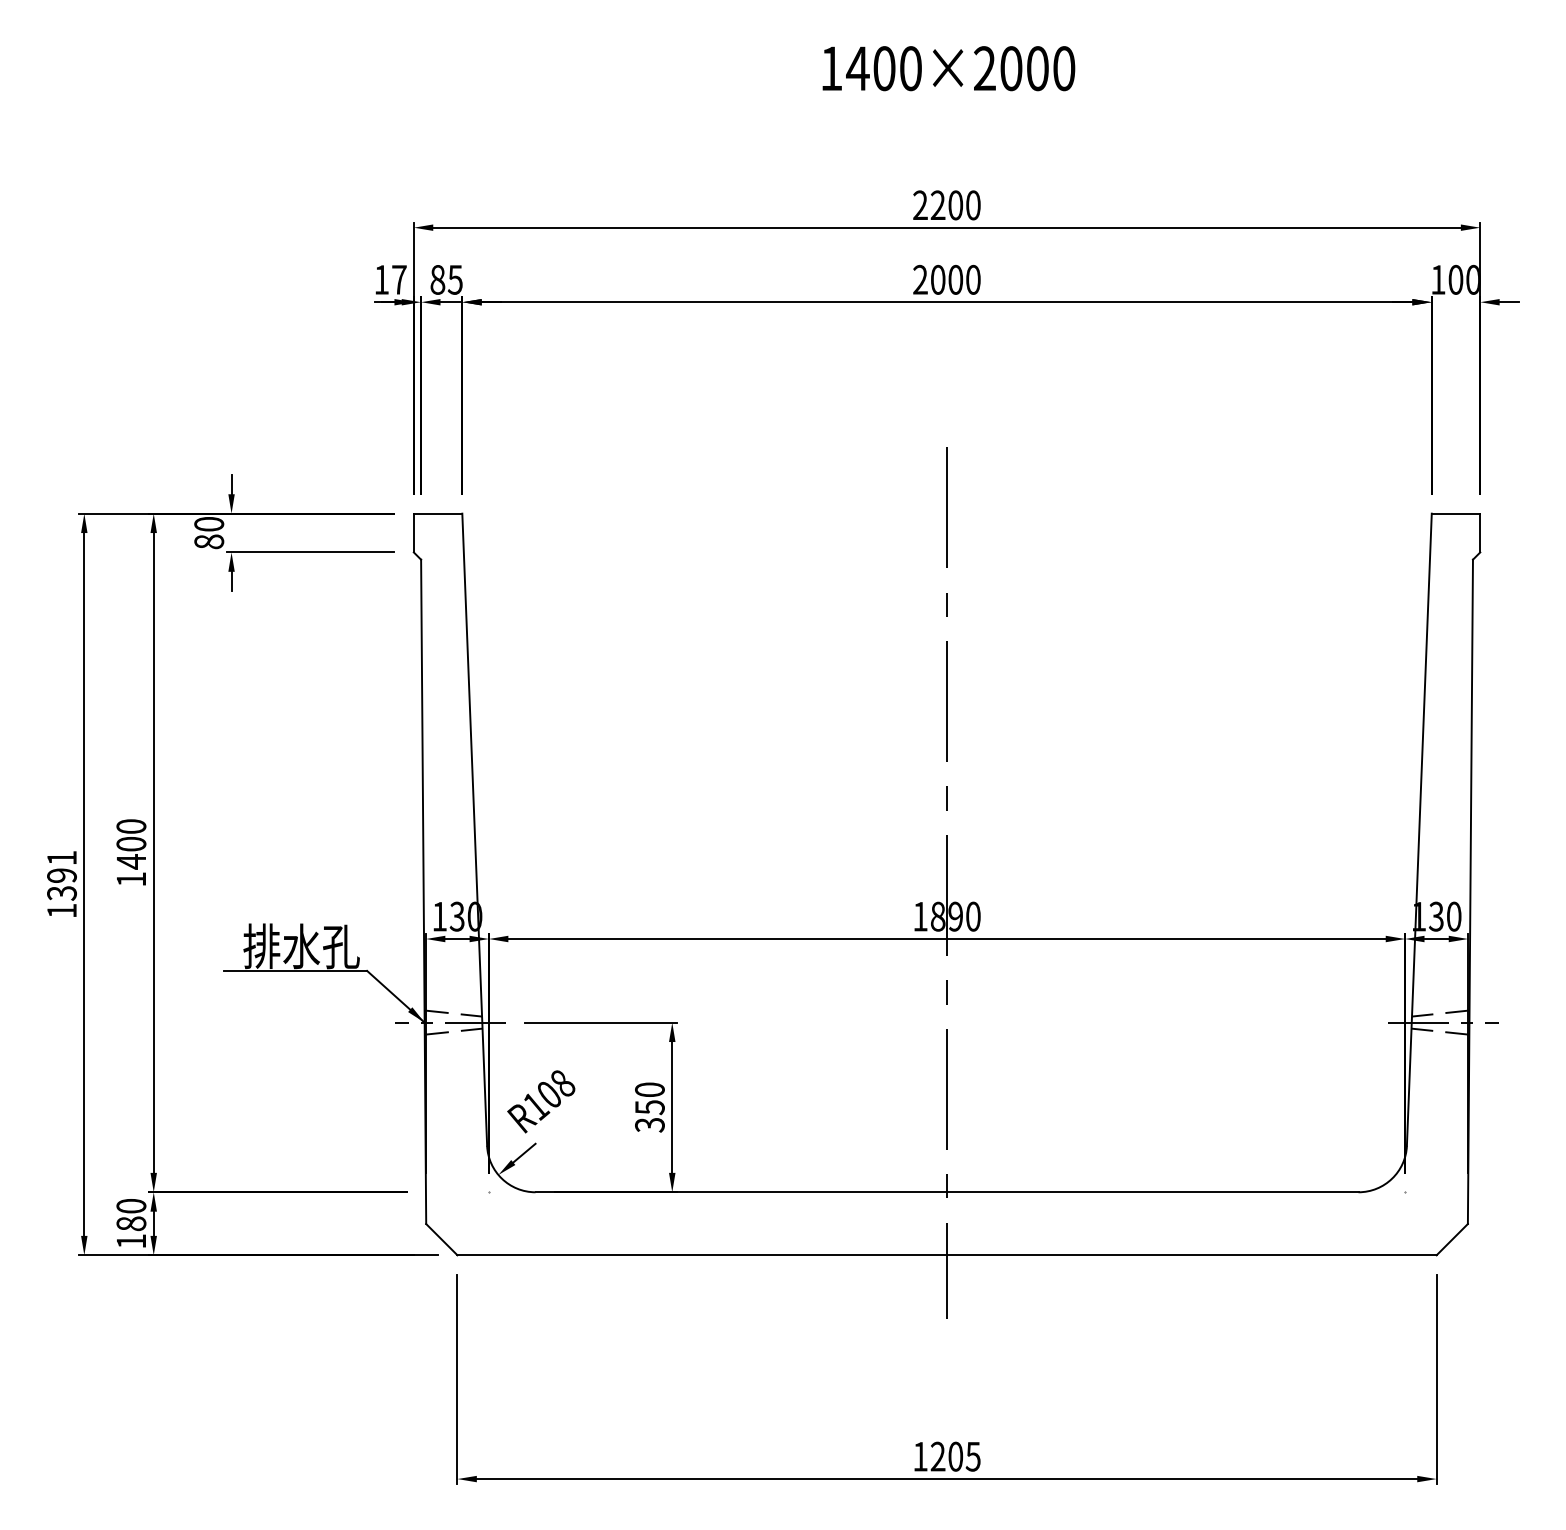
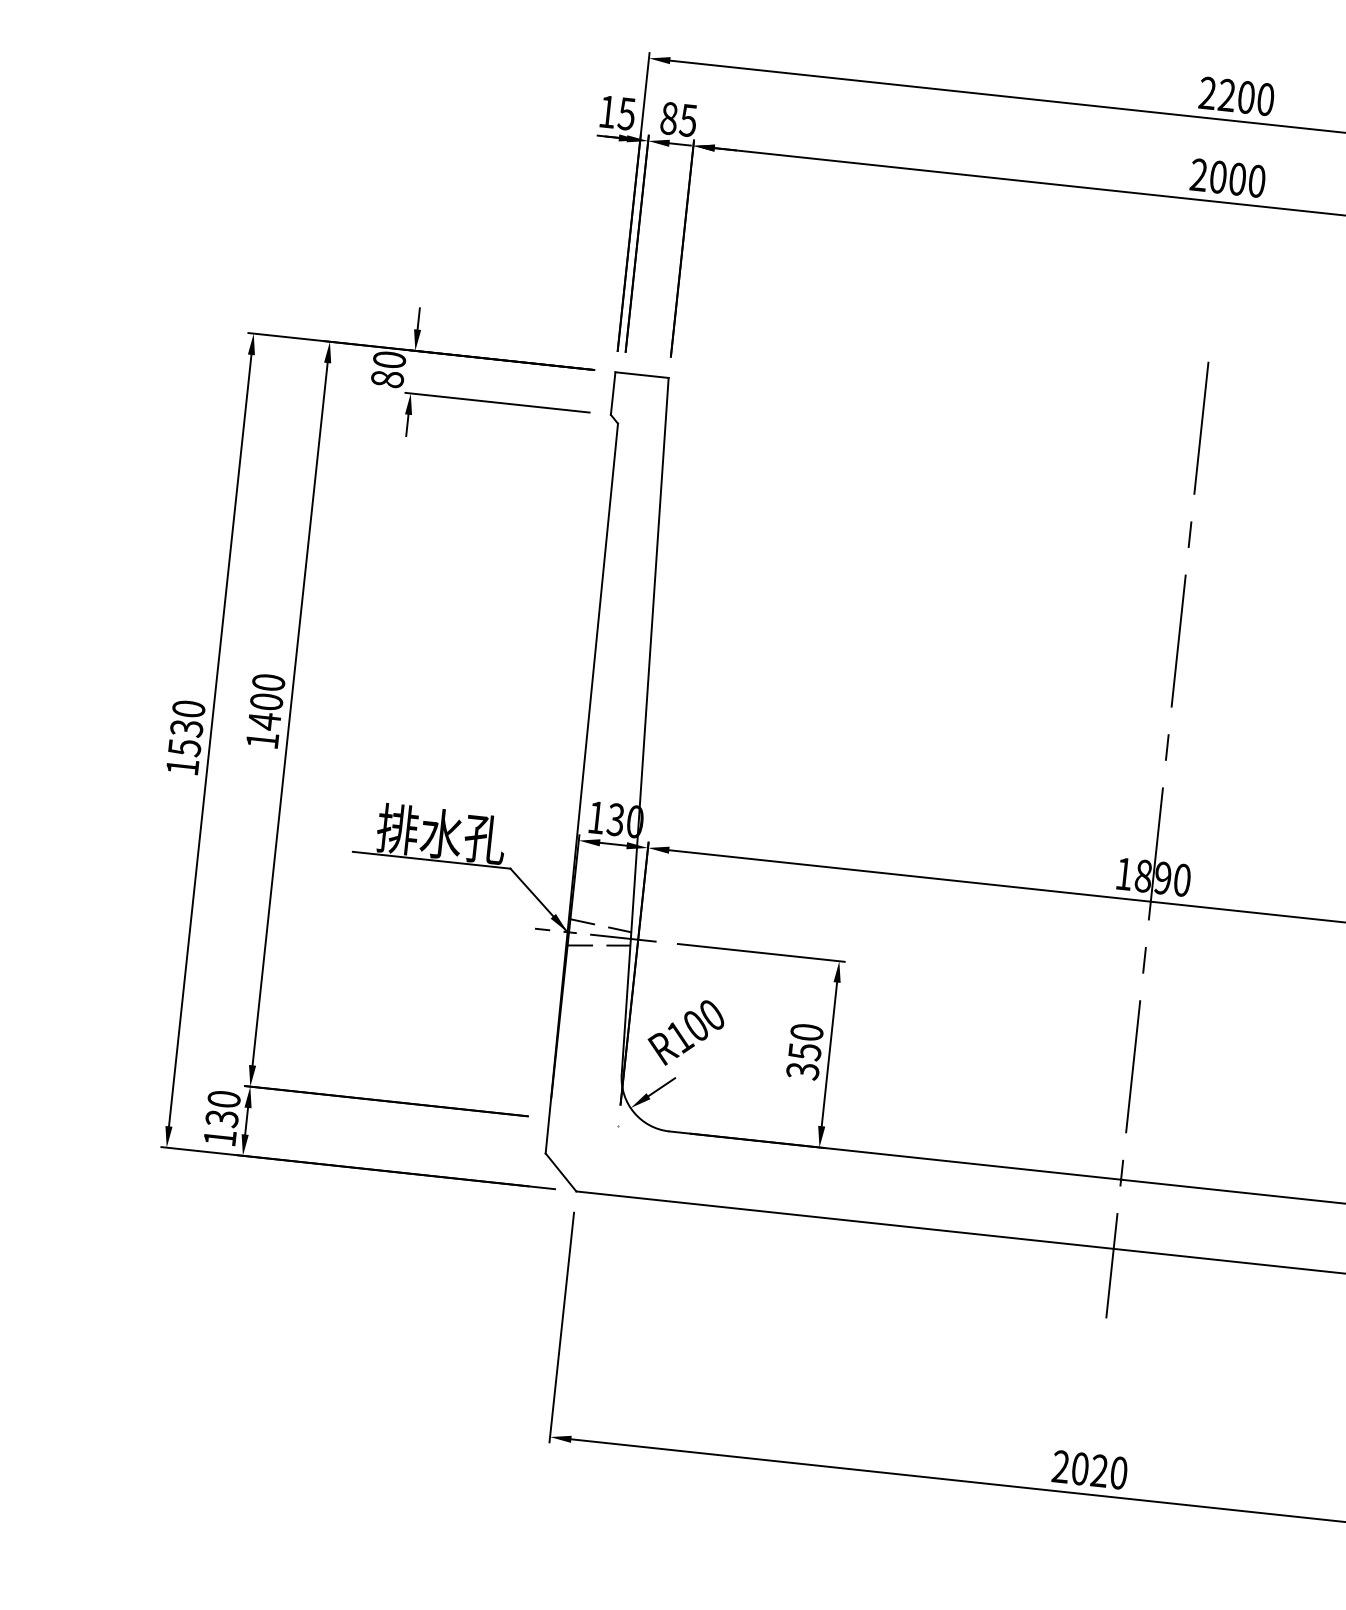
text: (398, 279) -> (626, 113), 17 -> 15
text: (61, 875) -> (186, 728), 1391 -> 1530
text: (563, 1083) -> (712, 1015), R108 -> R100
text: (131, 1223) -> (222, 1118), 180 -> 130
text: (946, 1456) -> (1089, 1469), 1205 -> 2020

